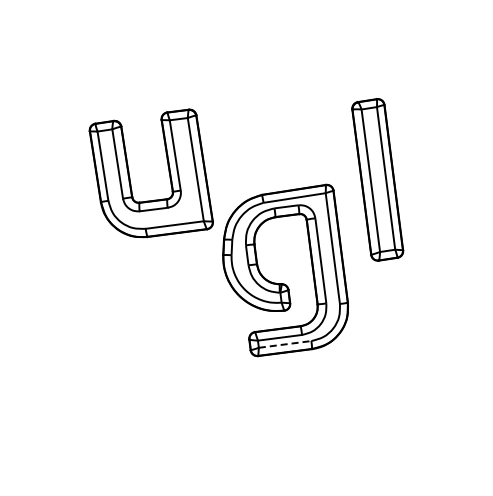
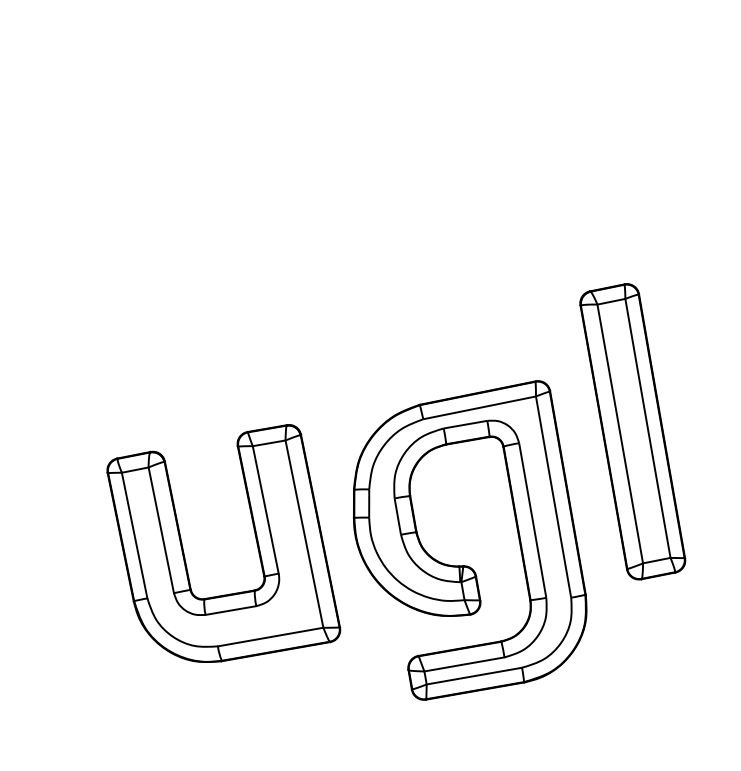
part: (168, 172) -> (254, 541), moved
part: (377, 179) -> (632, 431), moved
line: (285, 344) -> (475, 676), dashed -> solid

